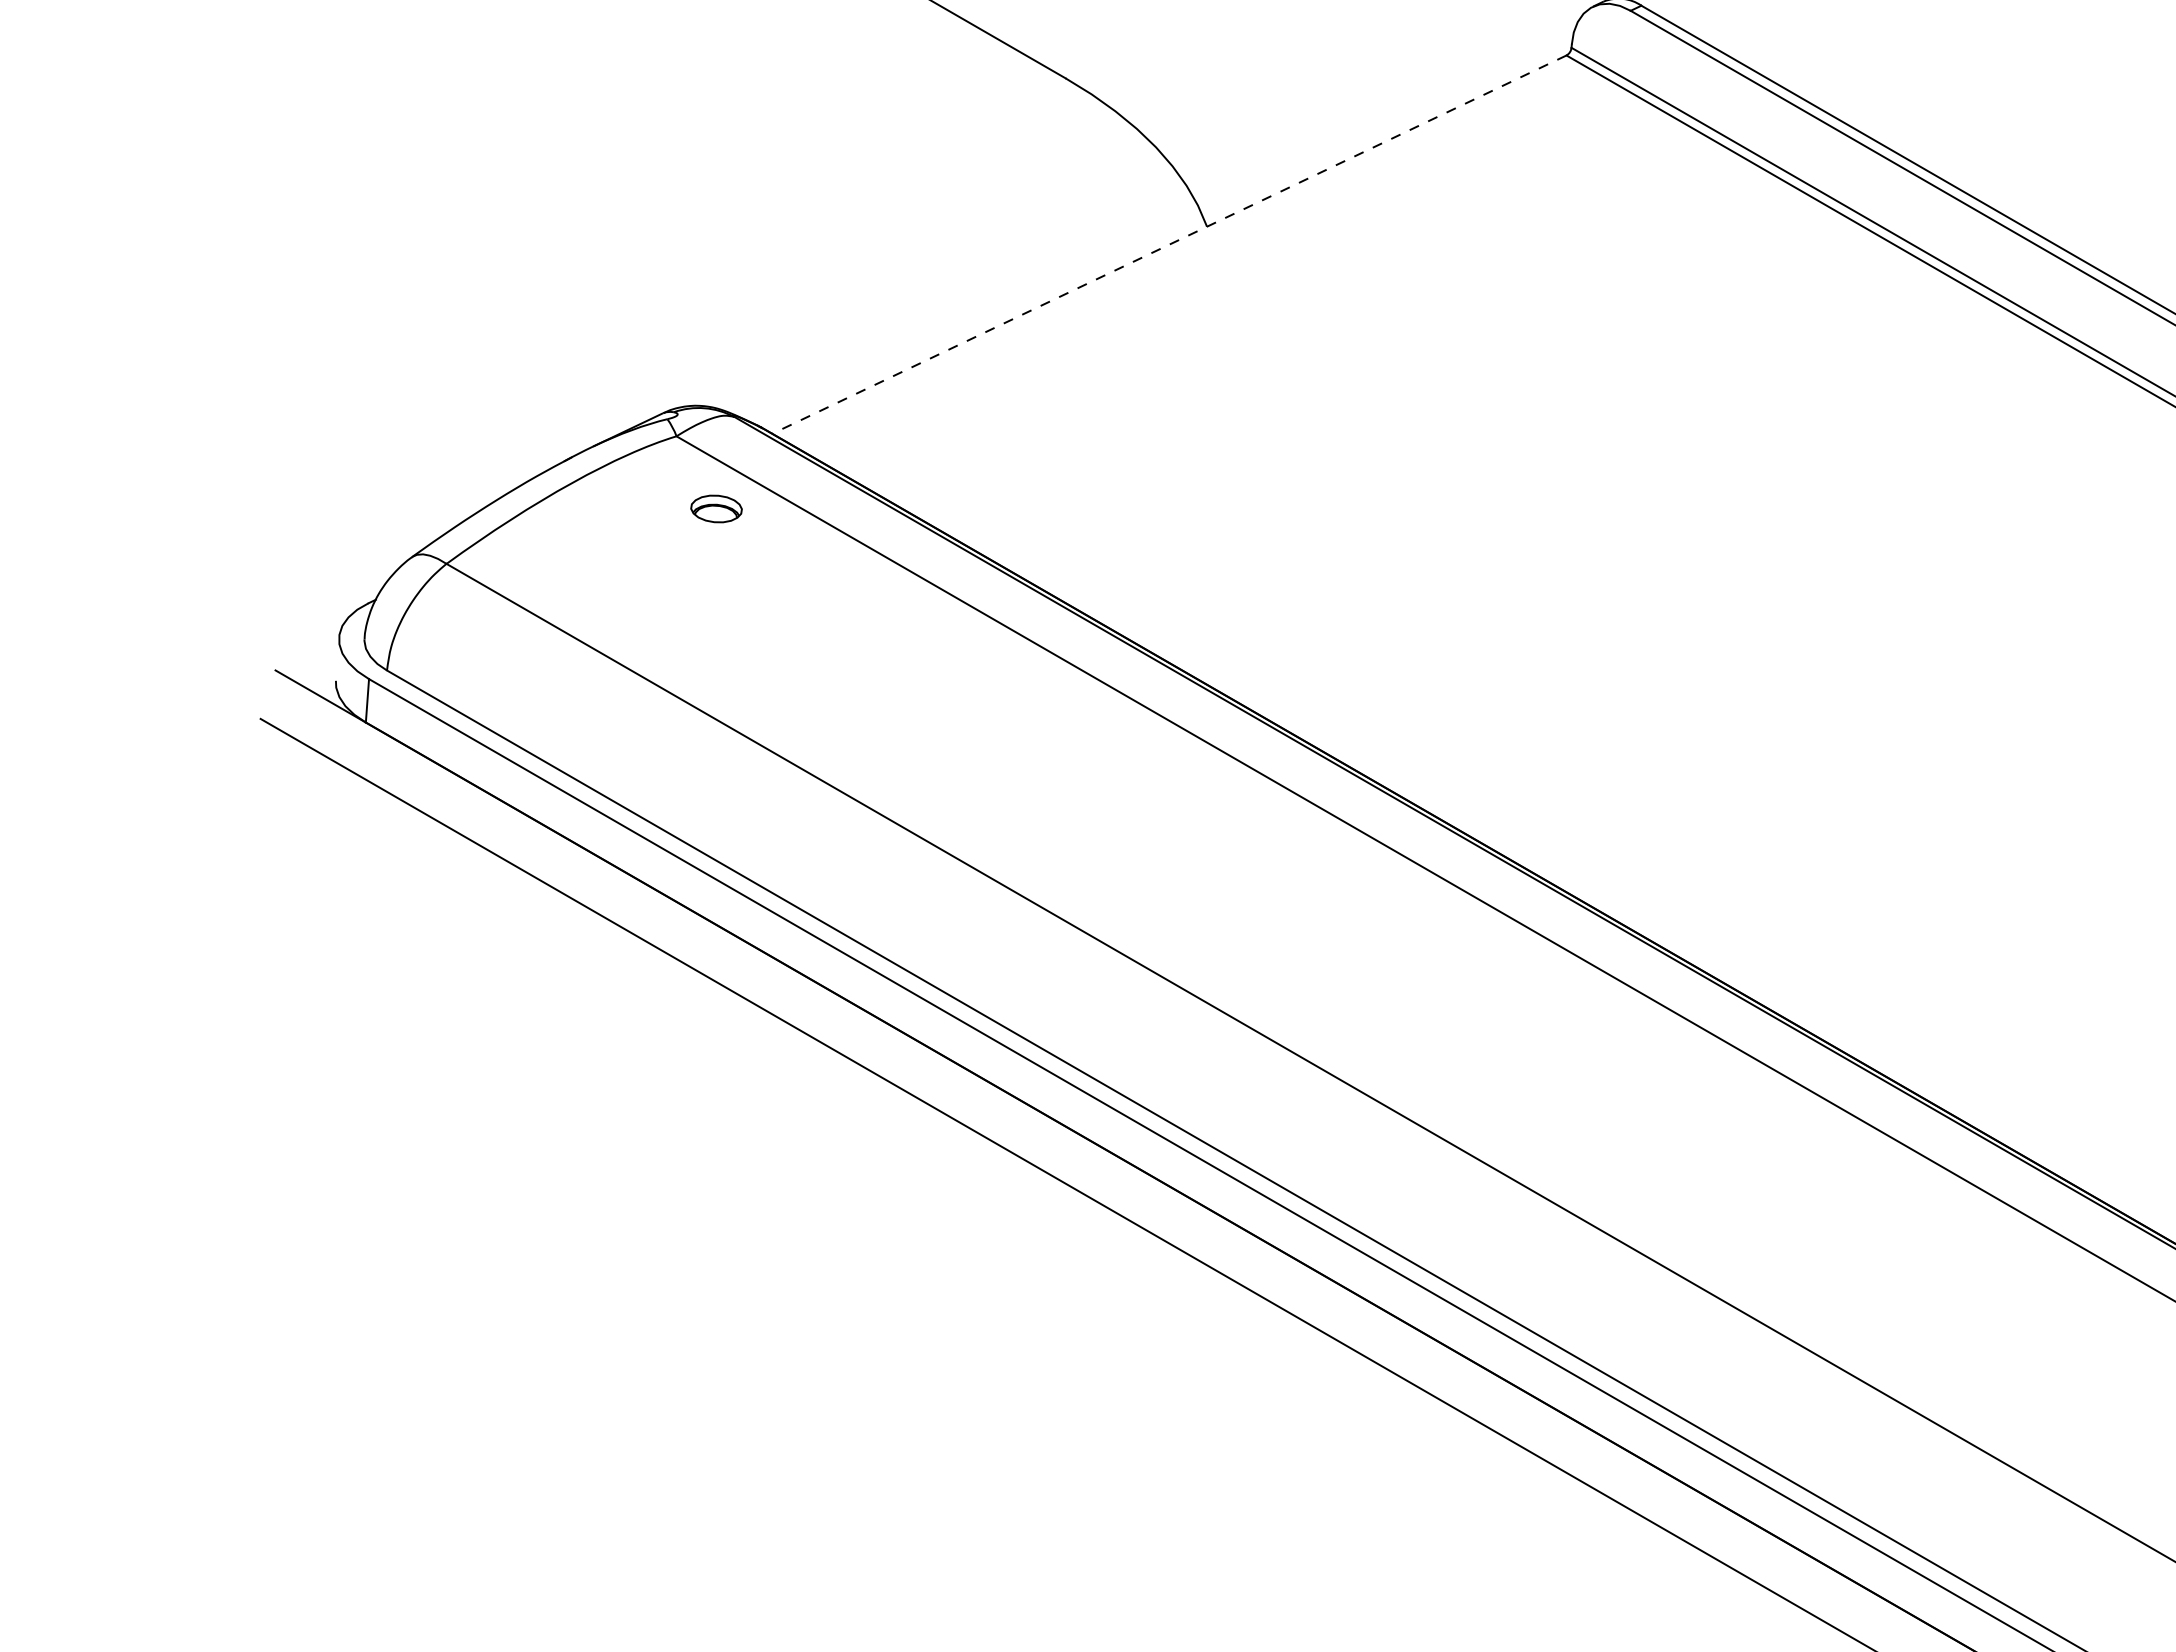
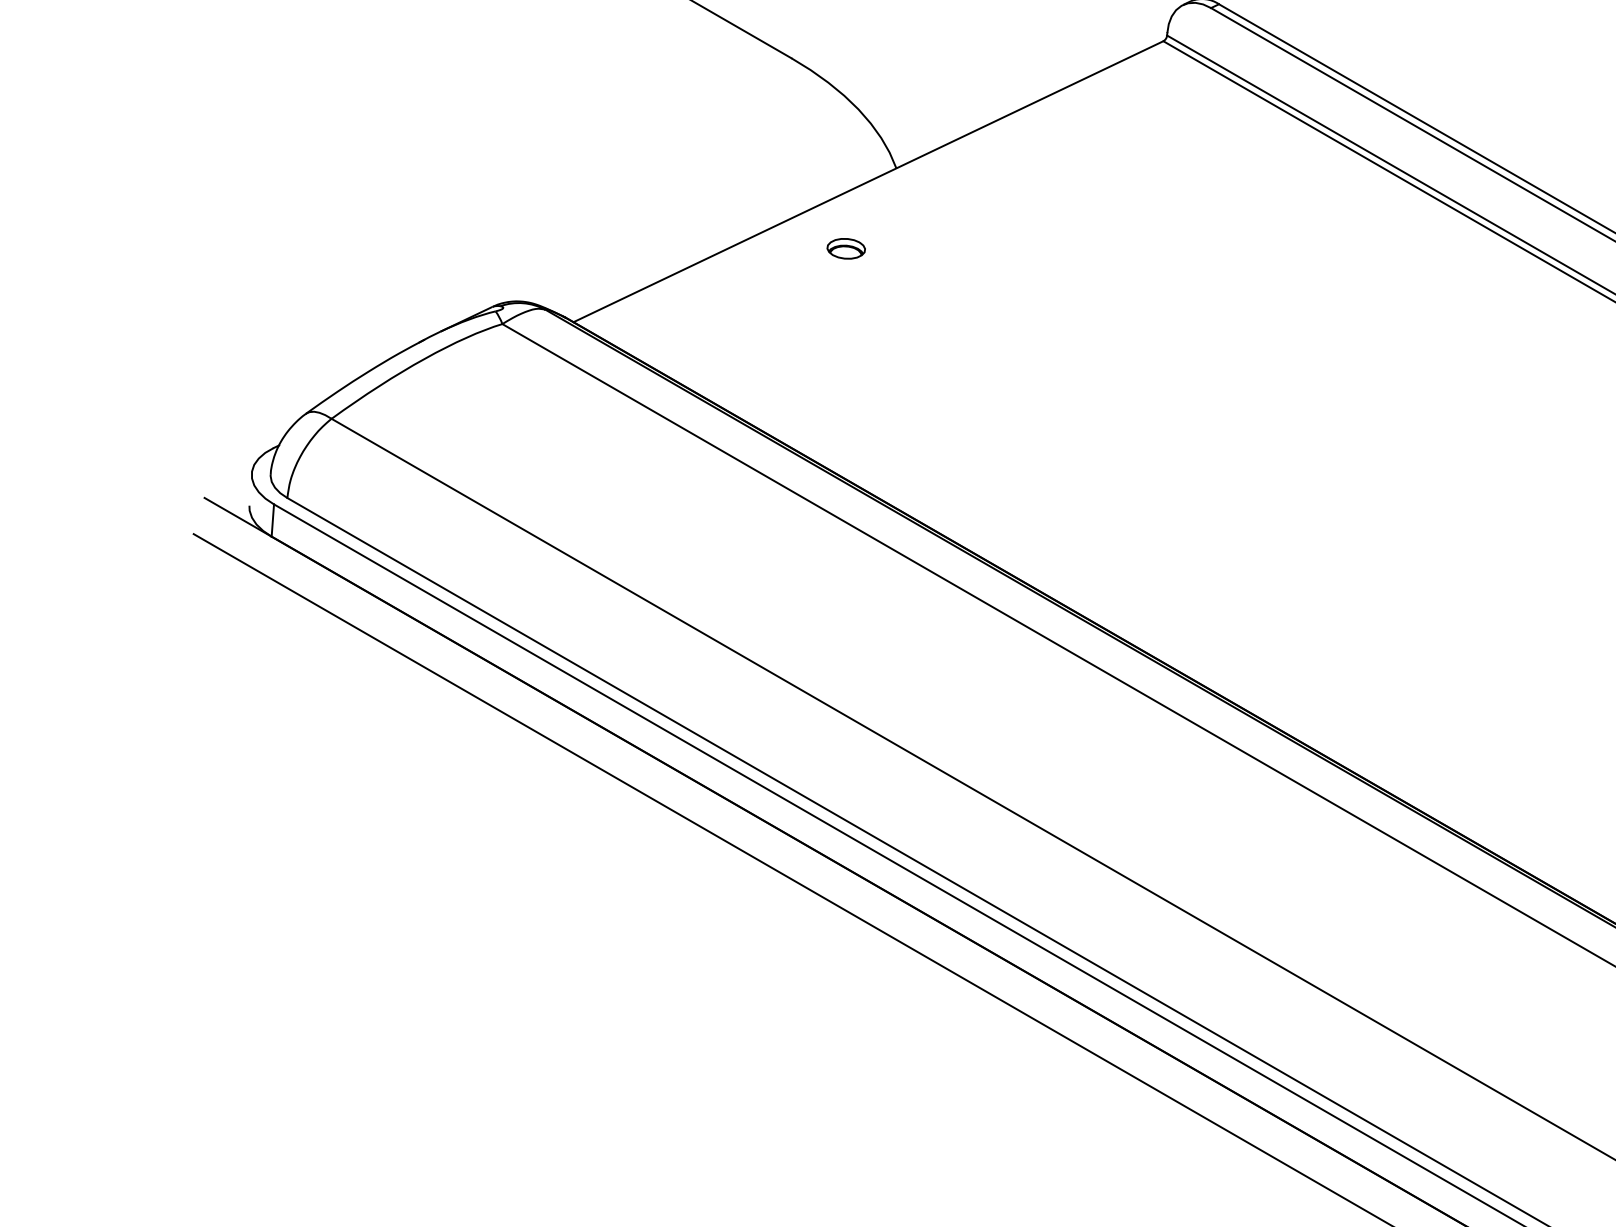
line: (1169, 244) -> (868, 181), dashed -> solid
part: (716, 508) -> (846, 248), moved

